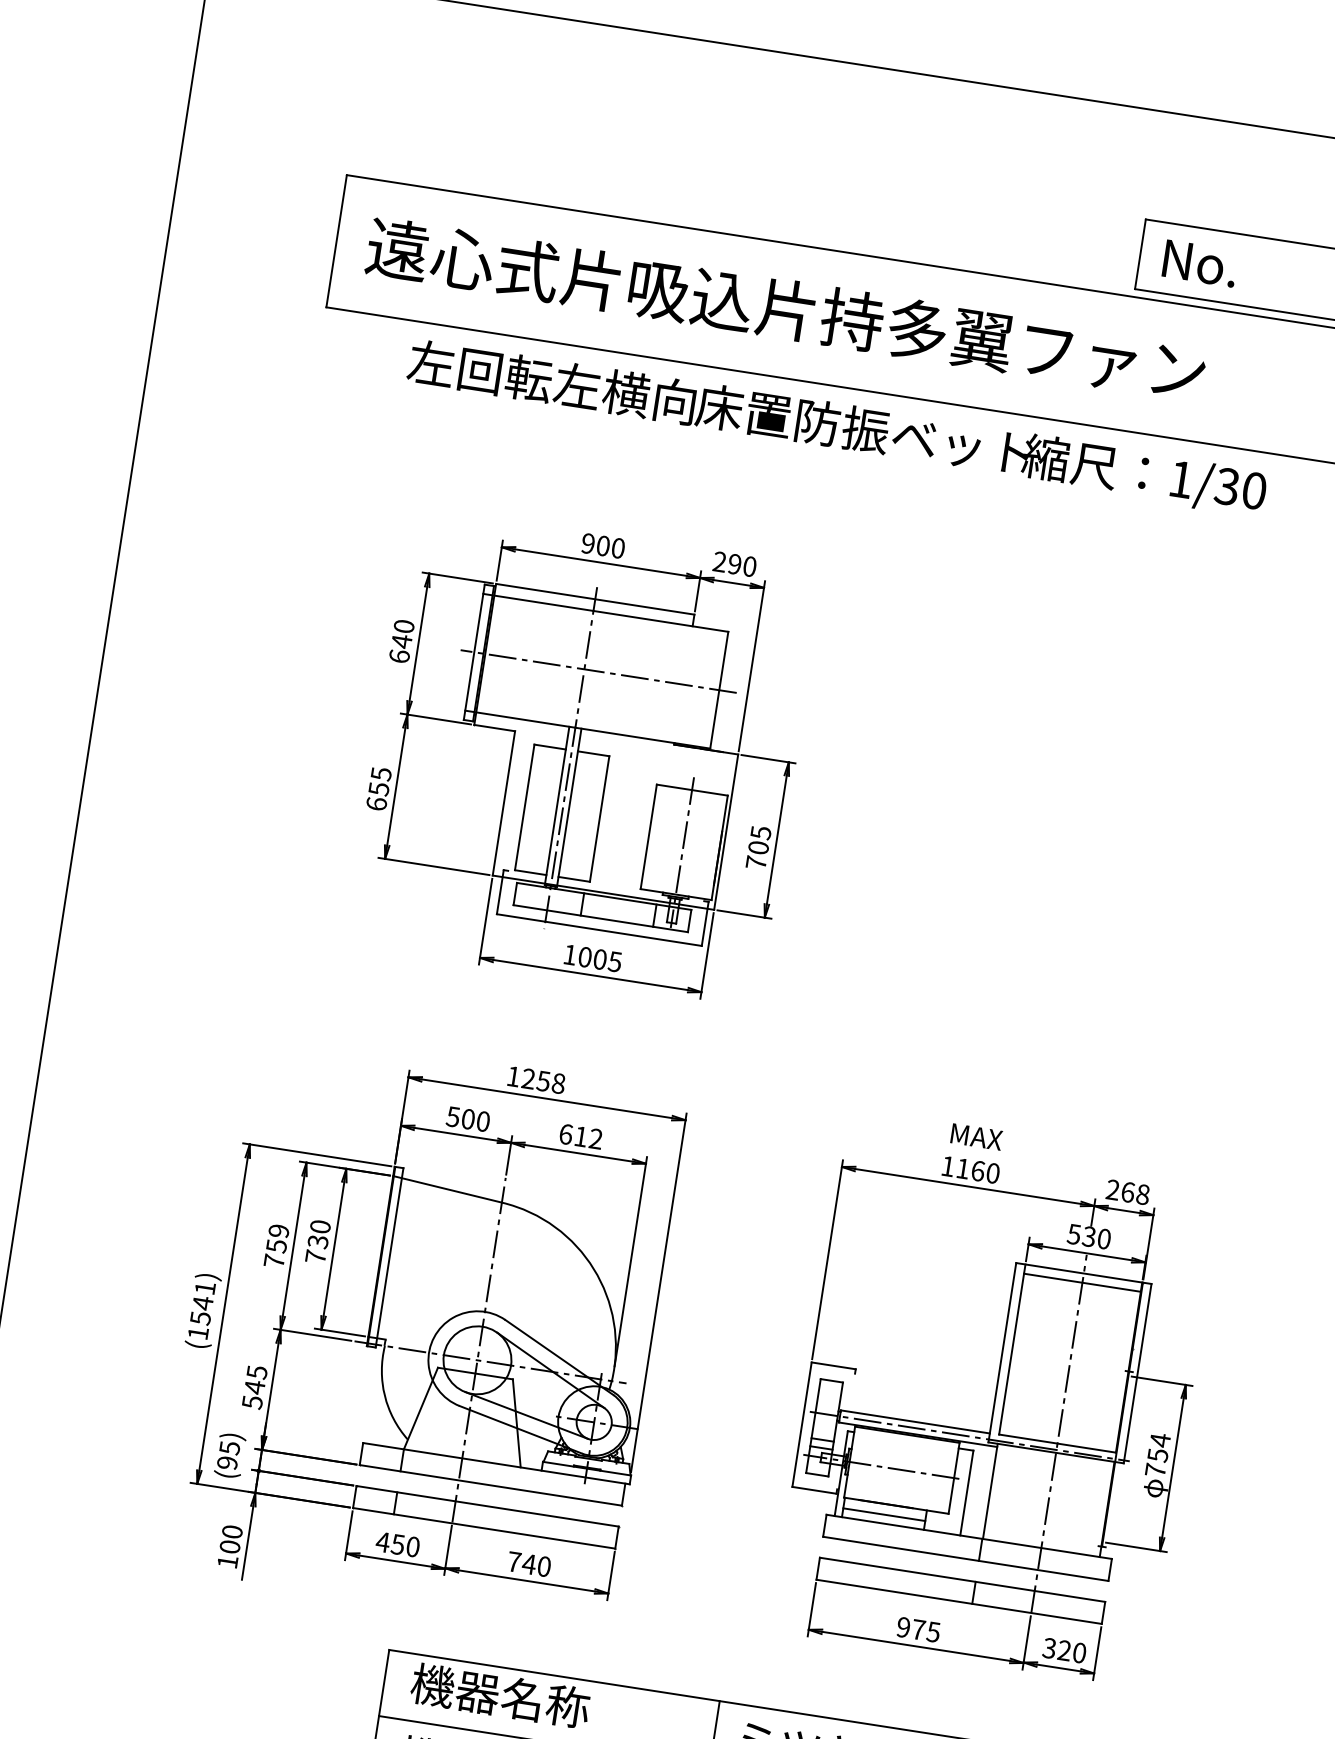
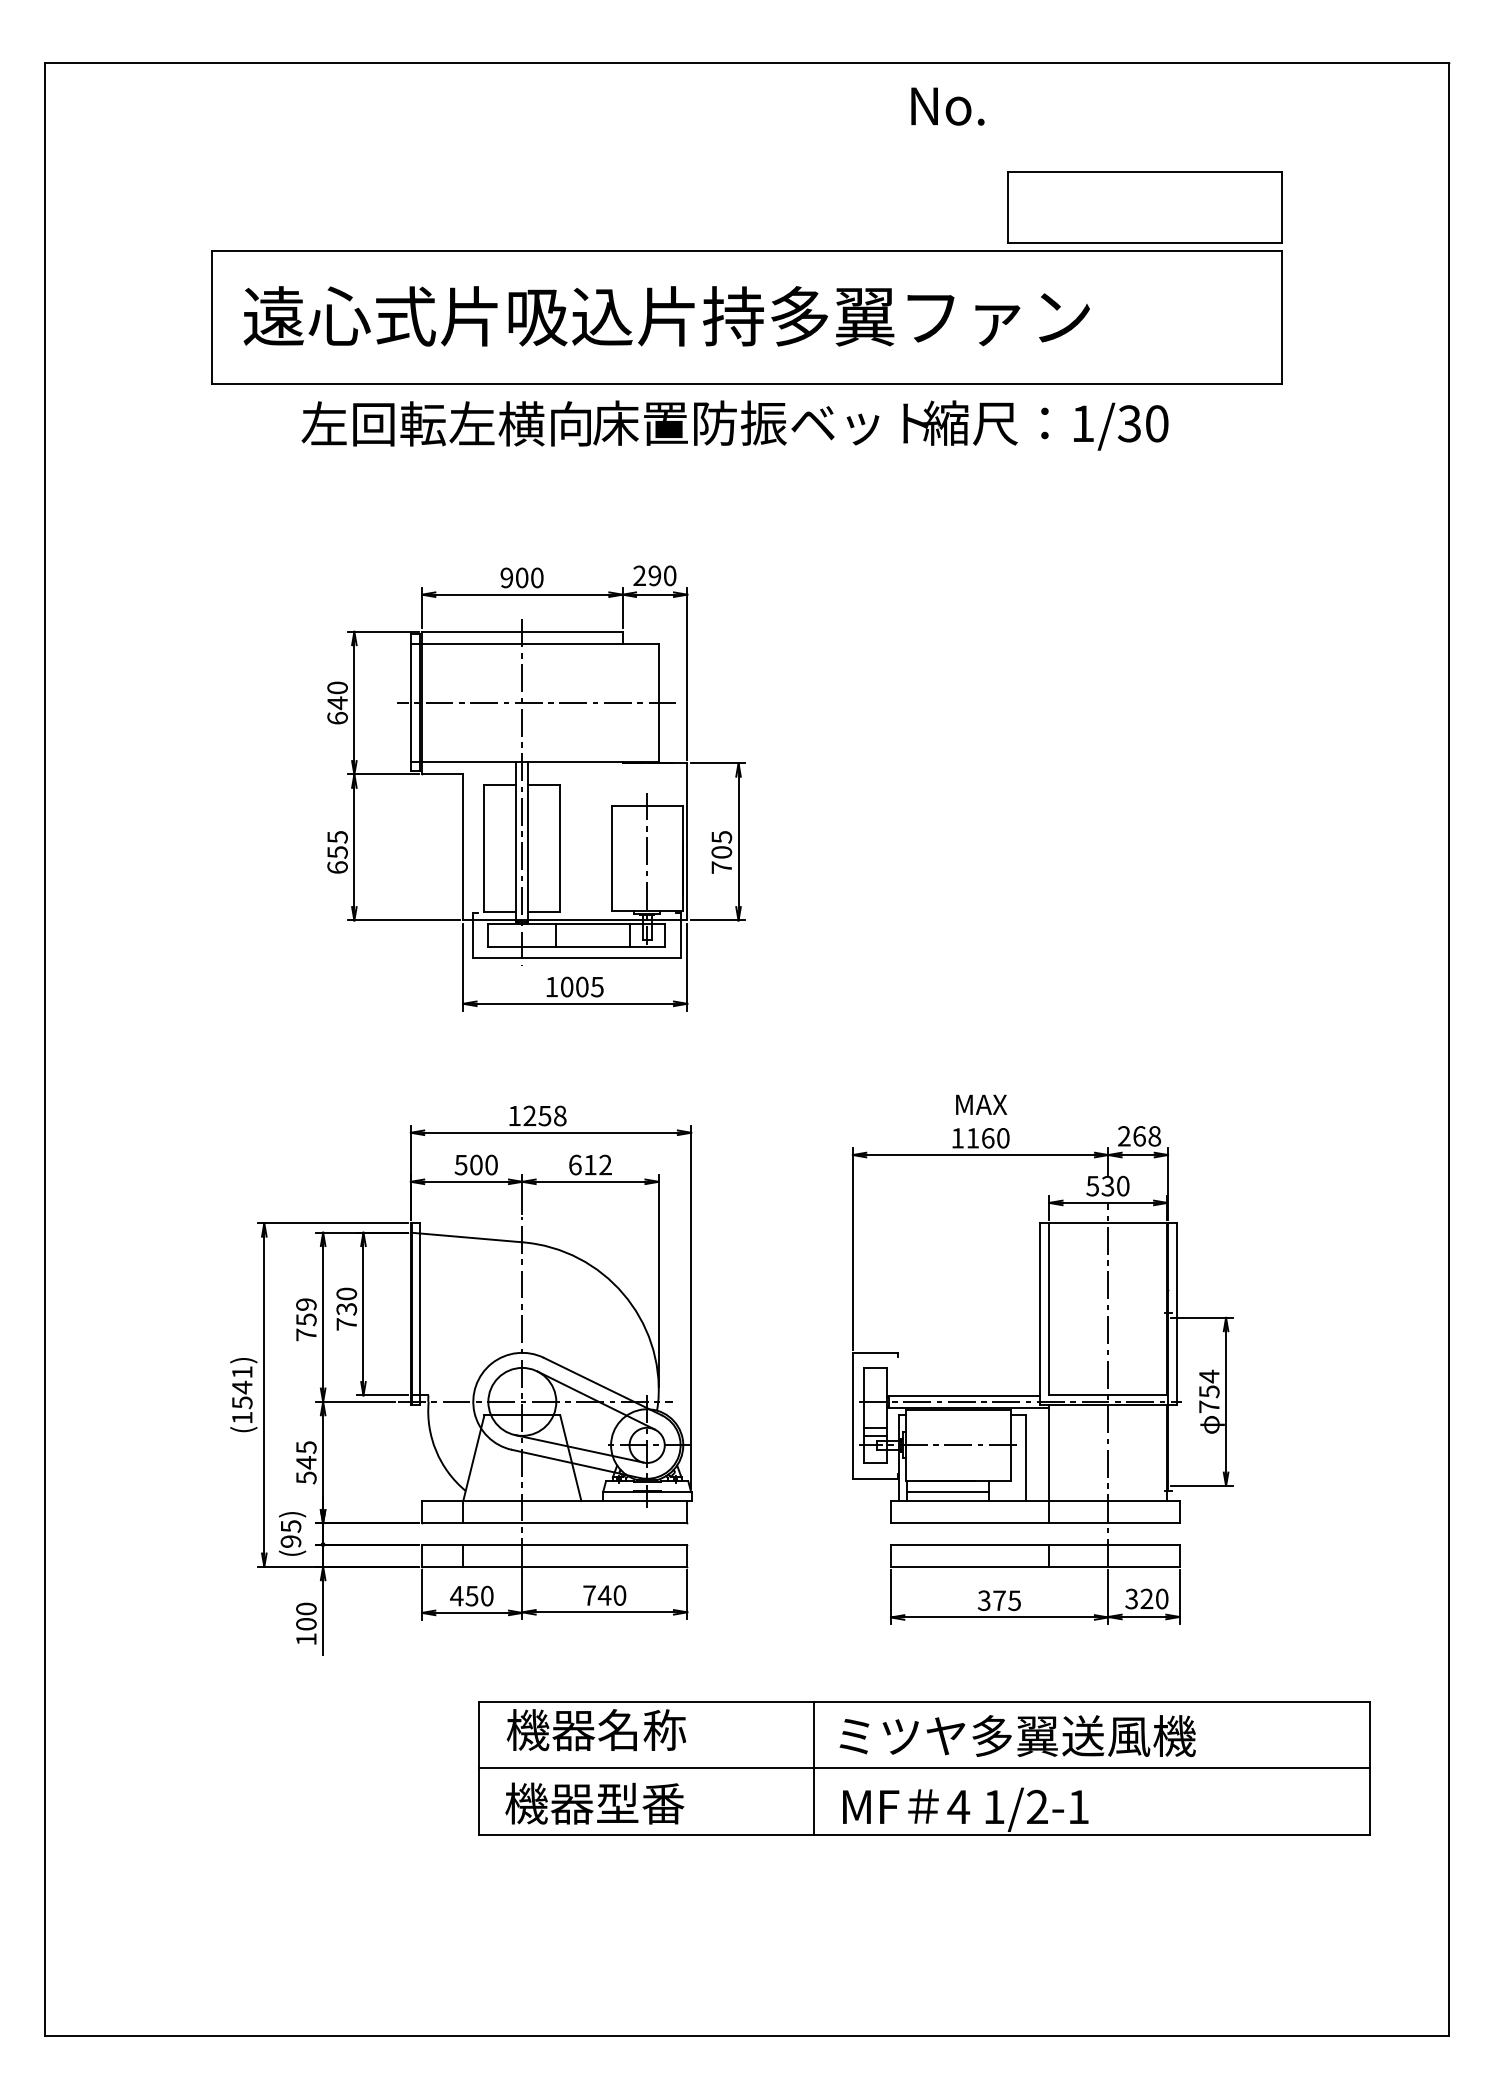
text: (1199, 263) -> (947, 106), moved
line: (1082, 1282) -> (1108, 1232), removed
text: (902, 1627) -> (983, 1600), 975 -> 375

